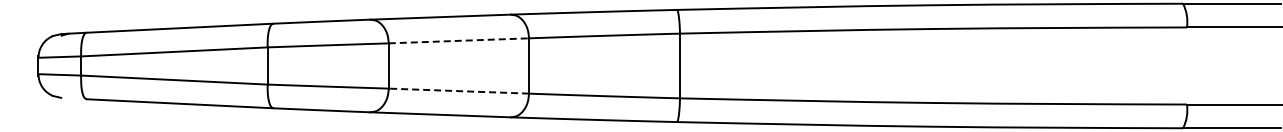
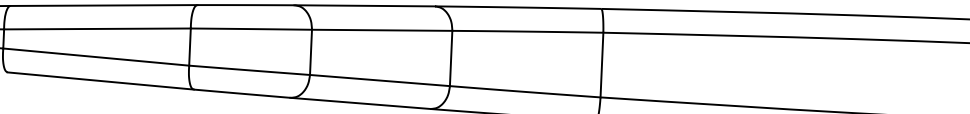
line: (459, 40) -> (382, 29), dashed -> solid
line: (458, 91) -> (379, 80), dashed -> solid

